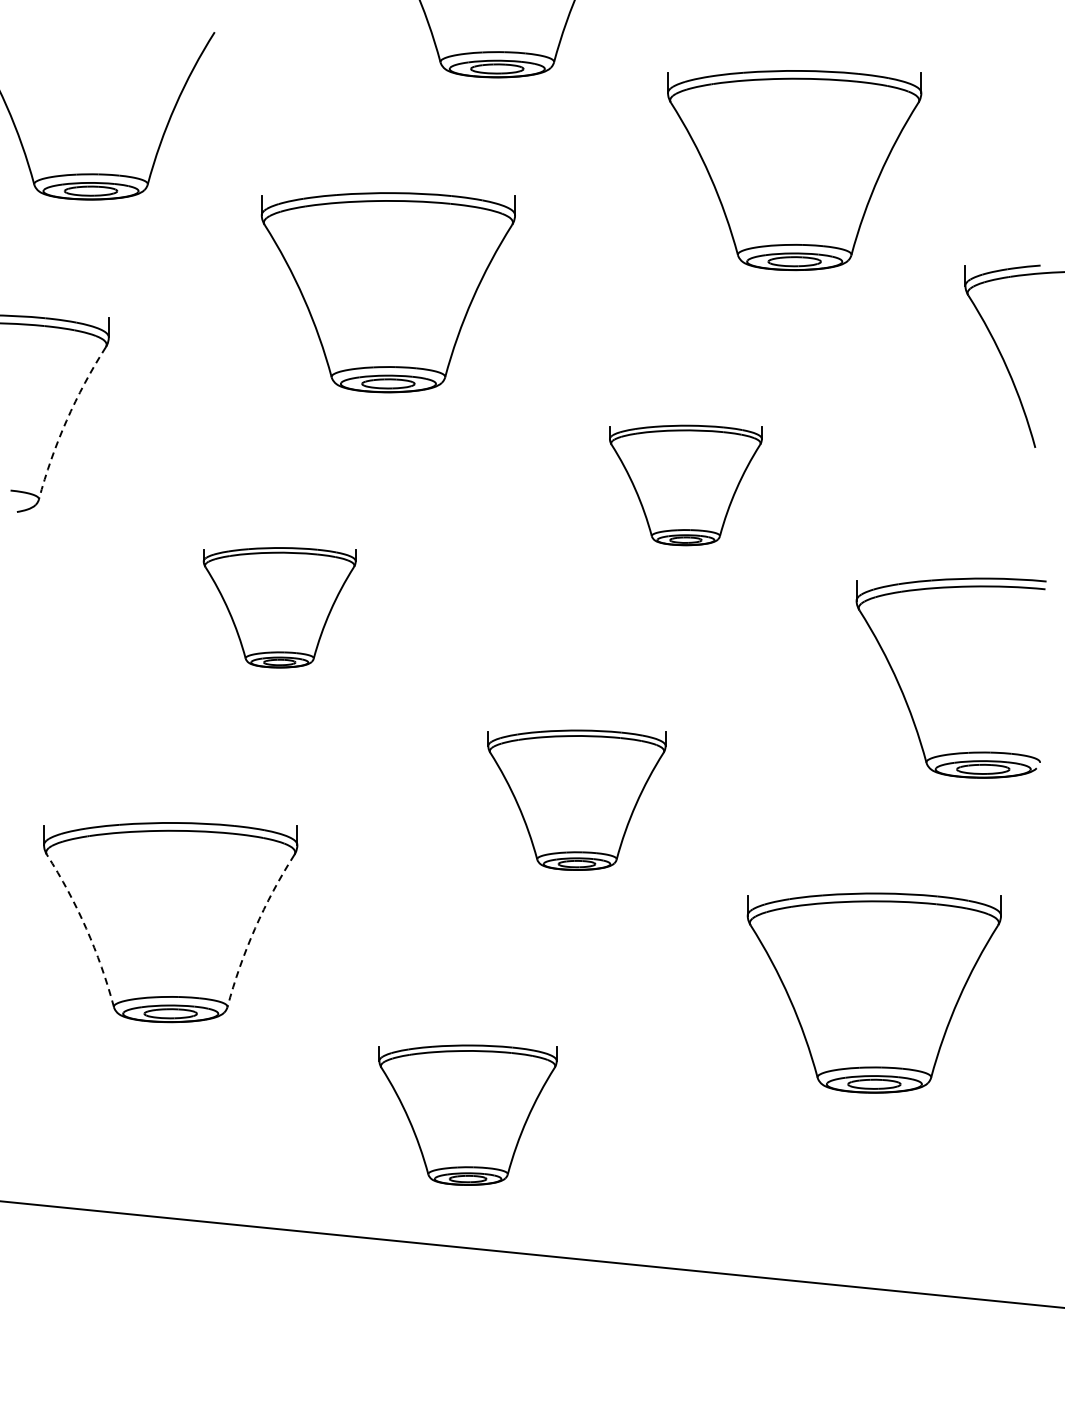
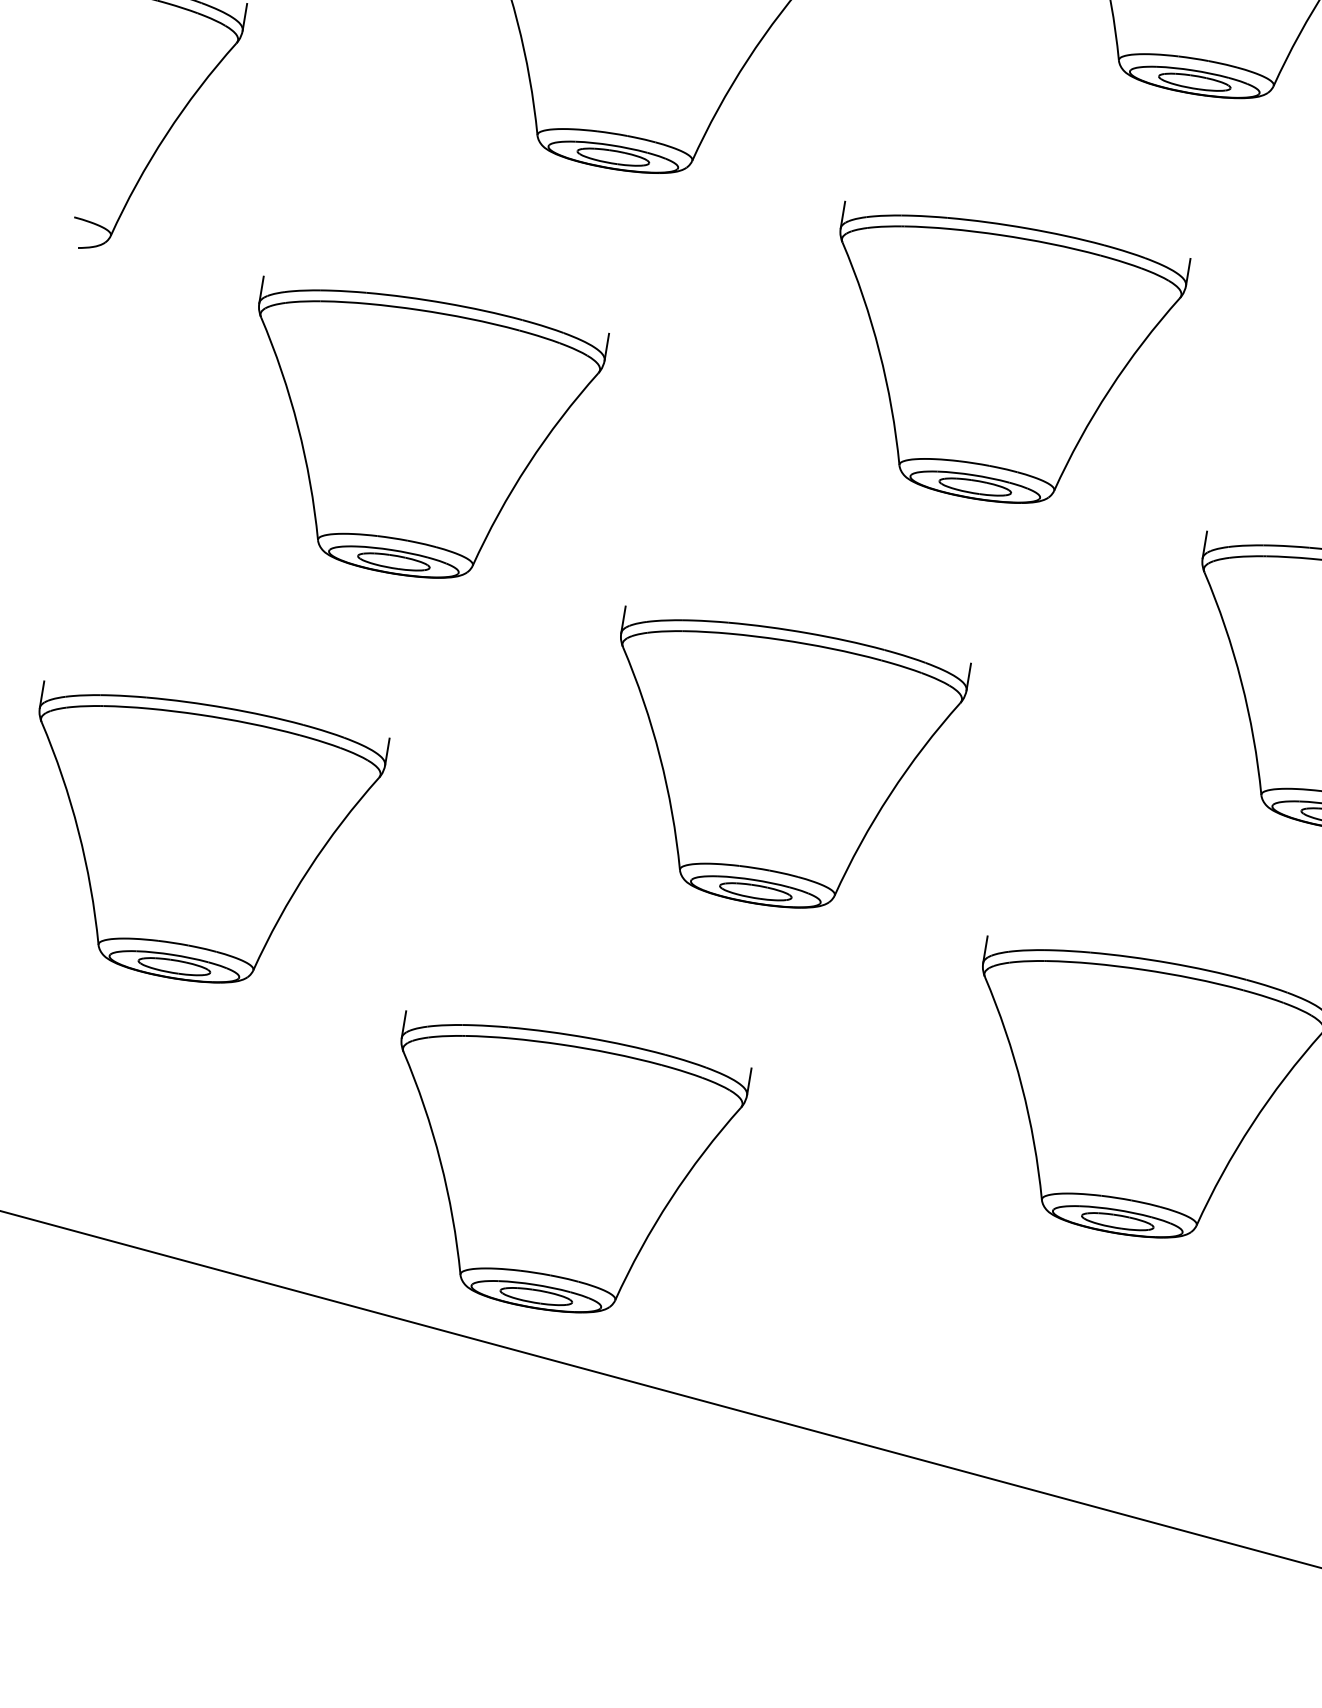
arc: (66, 420) -> (166, 134), dashed -> solid
part: (685, 485) -> (995, 362), size x1.67
part: (279, 607) -> (414, 437), size x1.67
part: (576, 799) -> (775, 766), size x1.43
arc: (86, 928) -> (78, 831), dashed -> solid
arc: (255, 928) -> (309, 869), dashed -> solid
part: (467, 1114) -> (556, 1170), size x1.43

